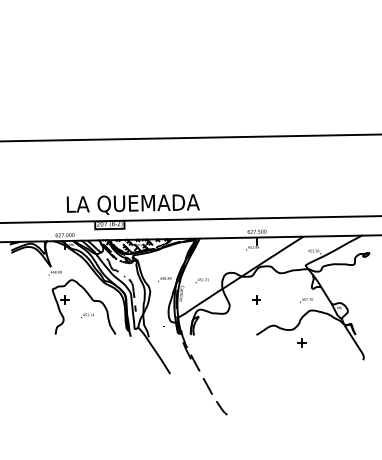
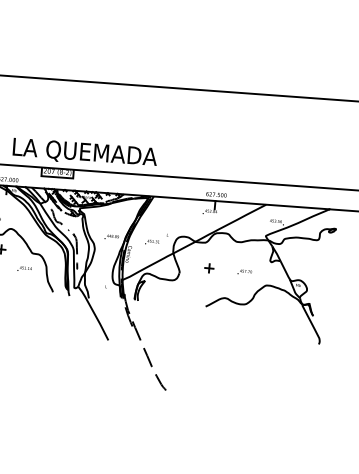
text: (306, 300) -> (244, 272), moved
part: (301, 342) -> (253, 319), removed

